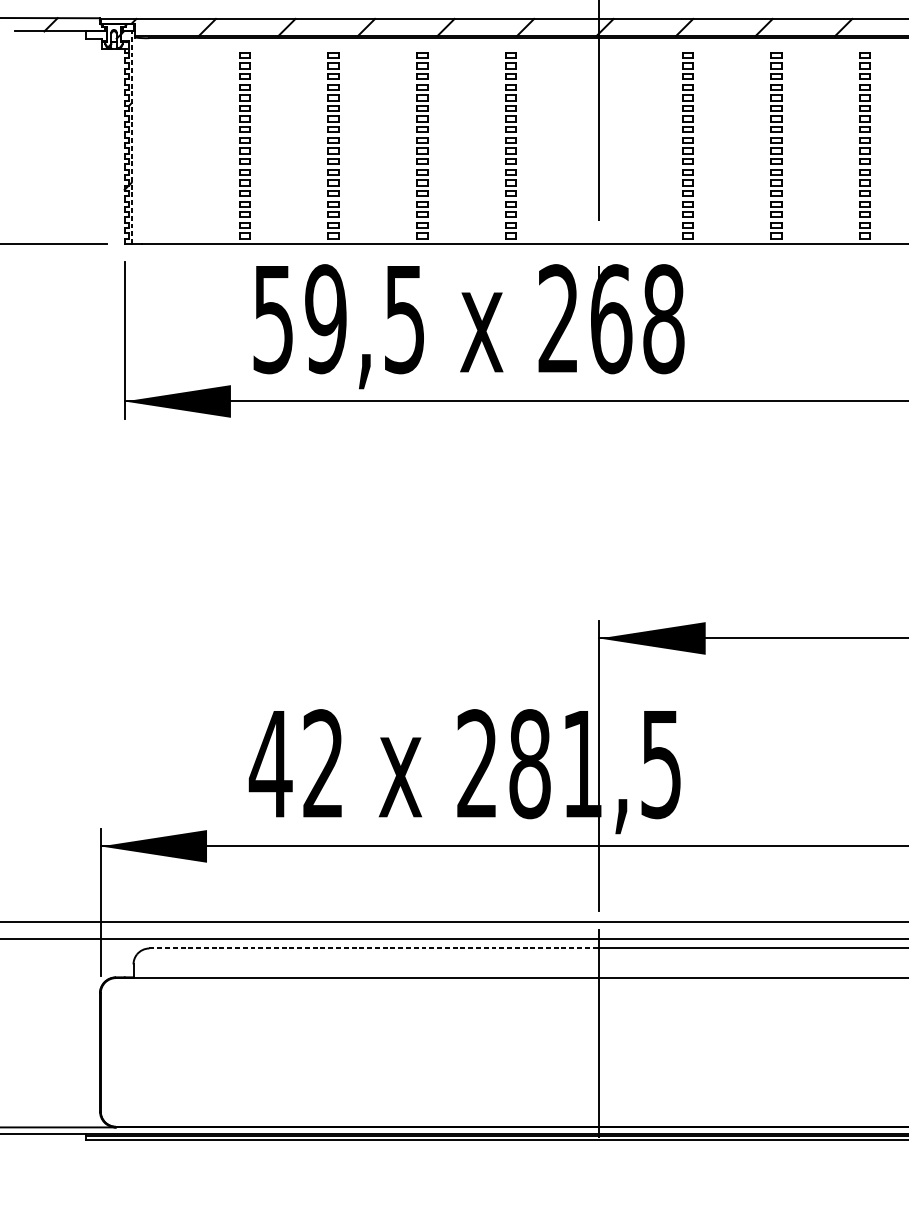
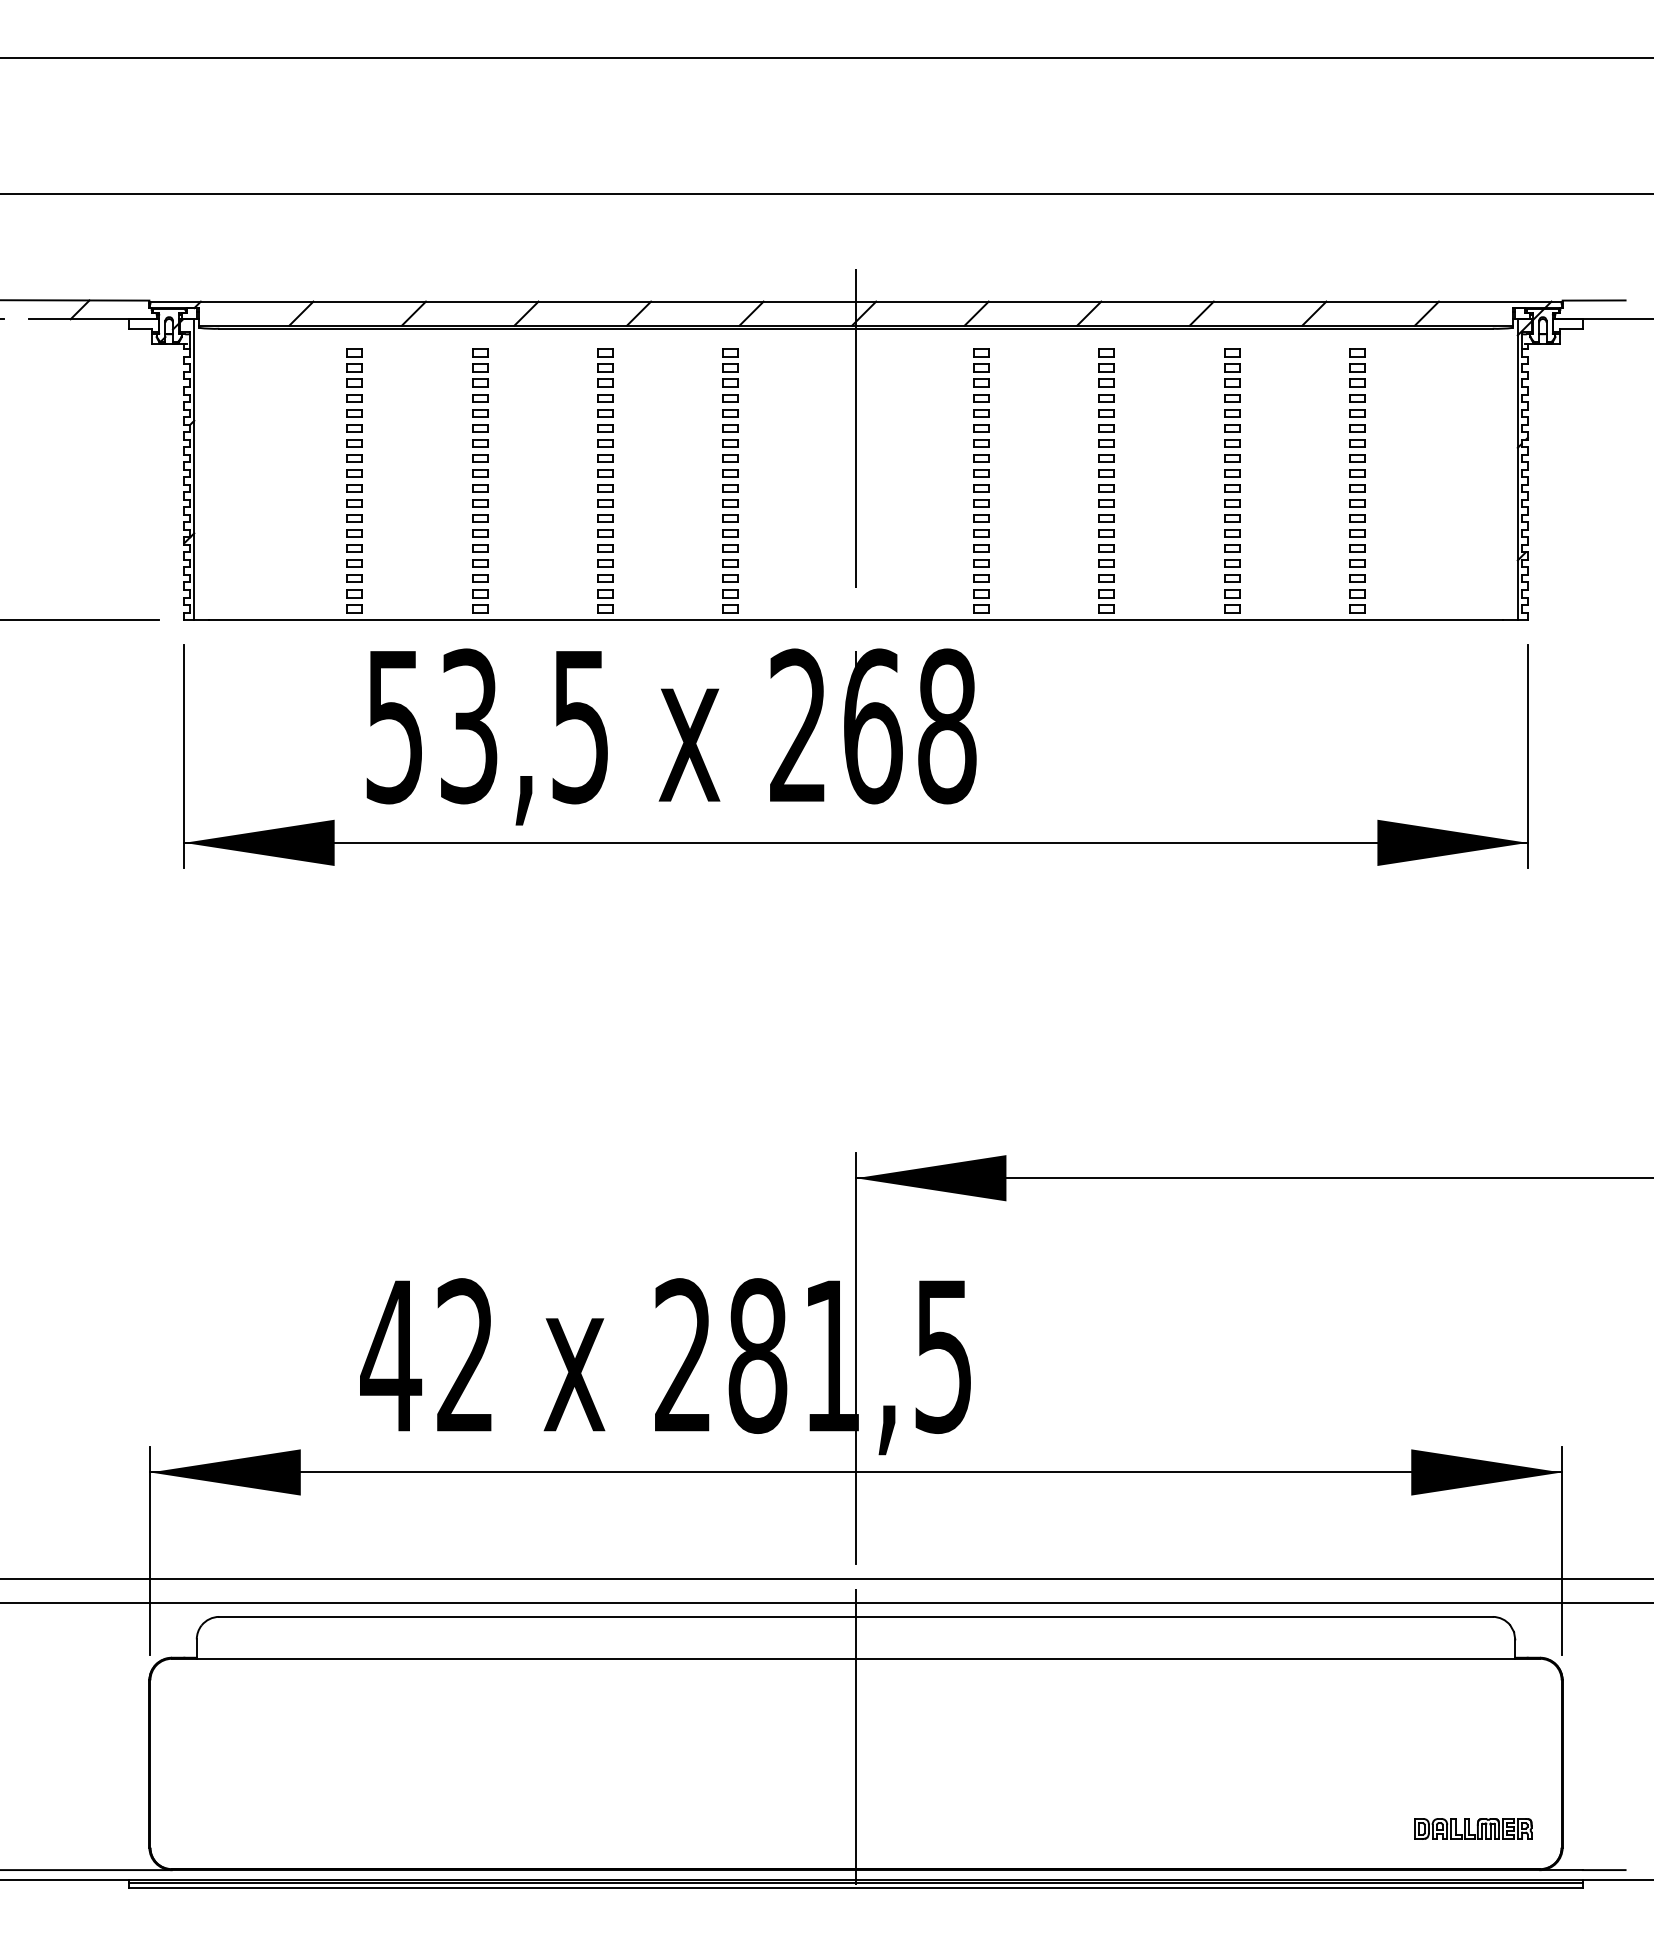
line: (131, 137) -> (194, 469), dashed -> solid
text: (325, 319) -> (468, 726), 59,5 -> 53,5
line: (375, 948) -> (538, 1616), dashed -> solid

